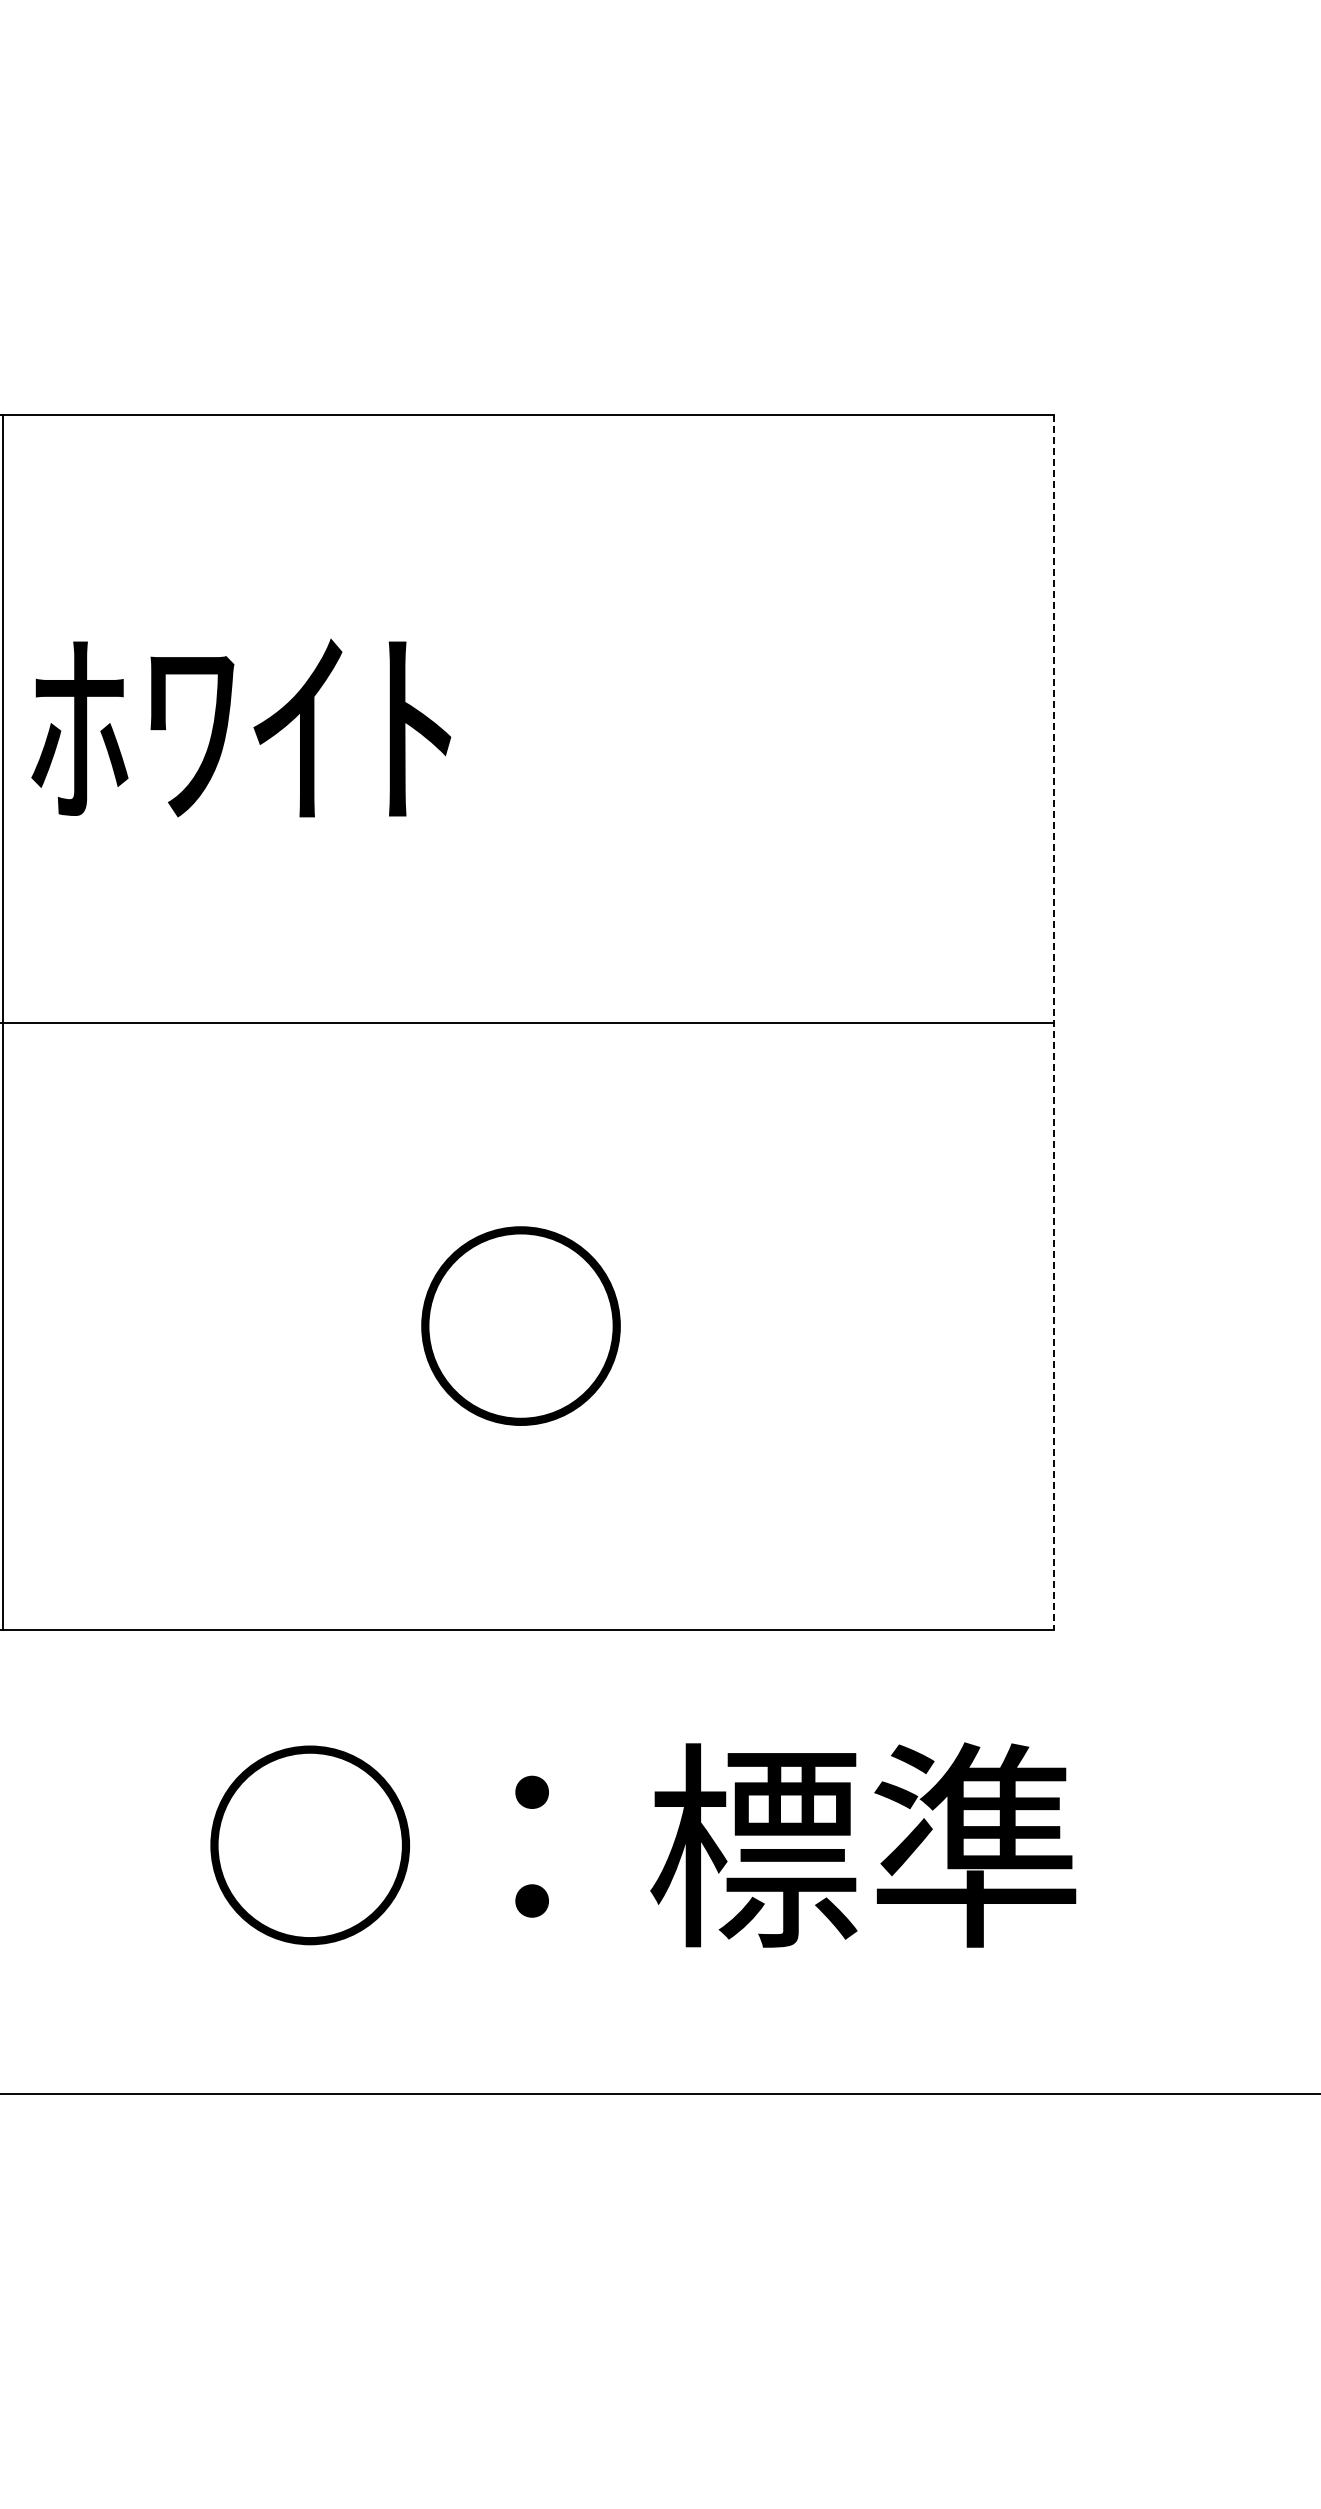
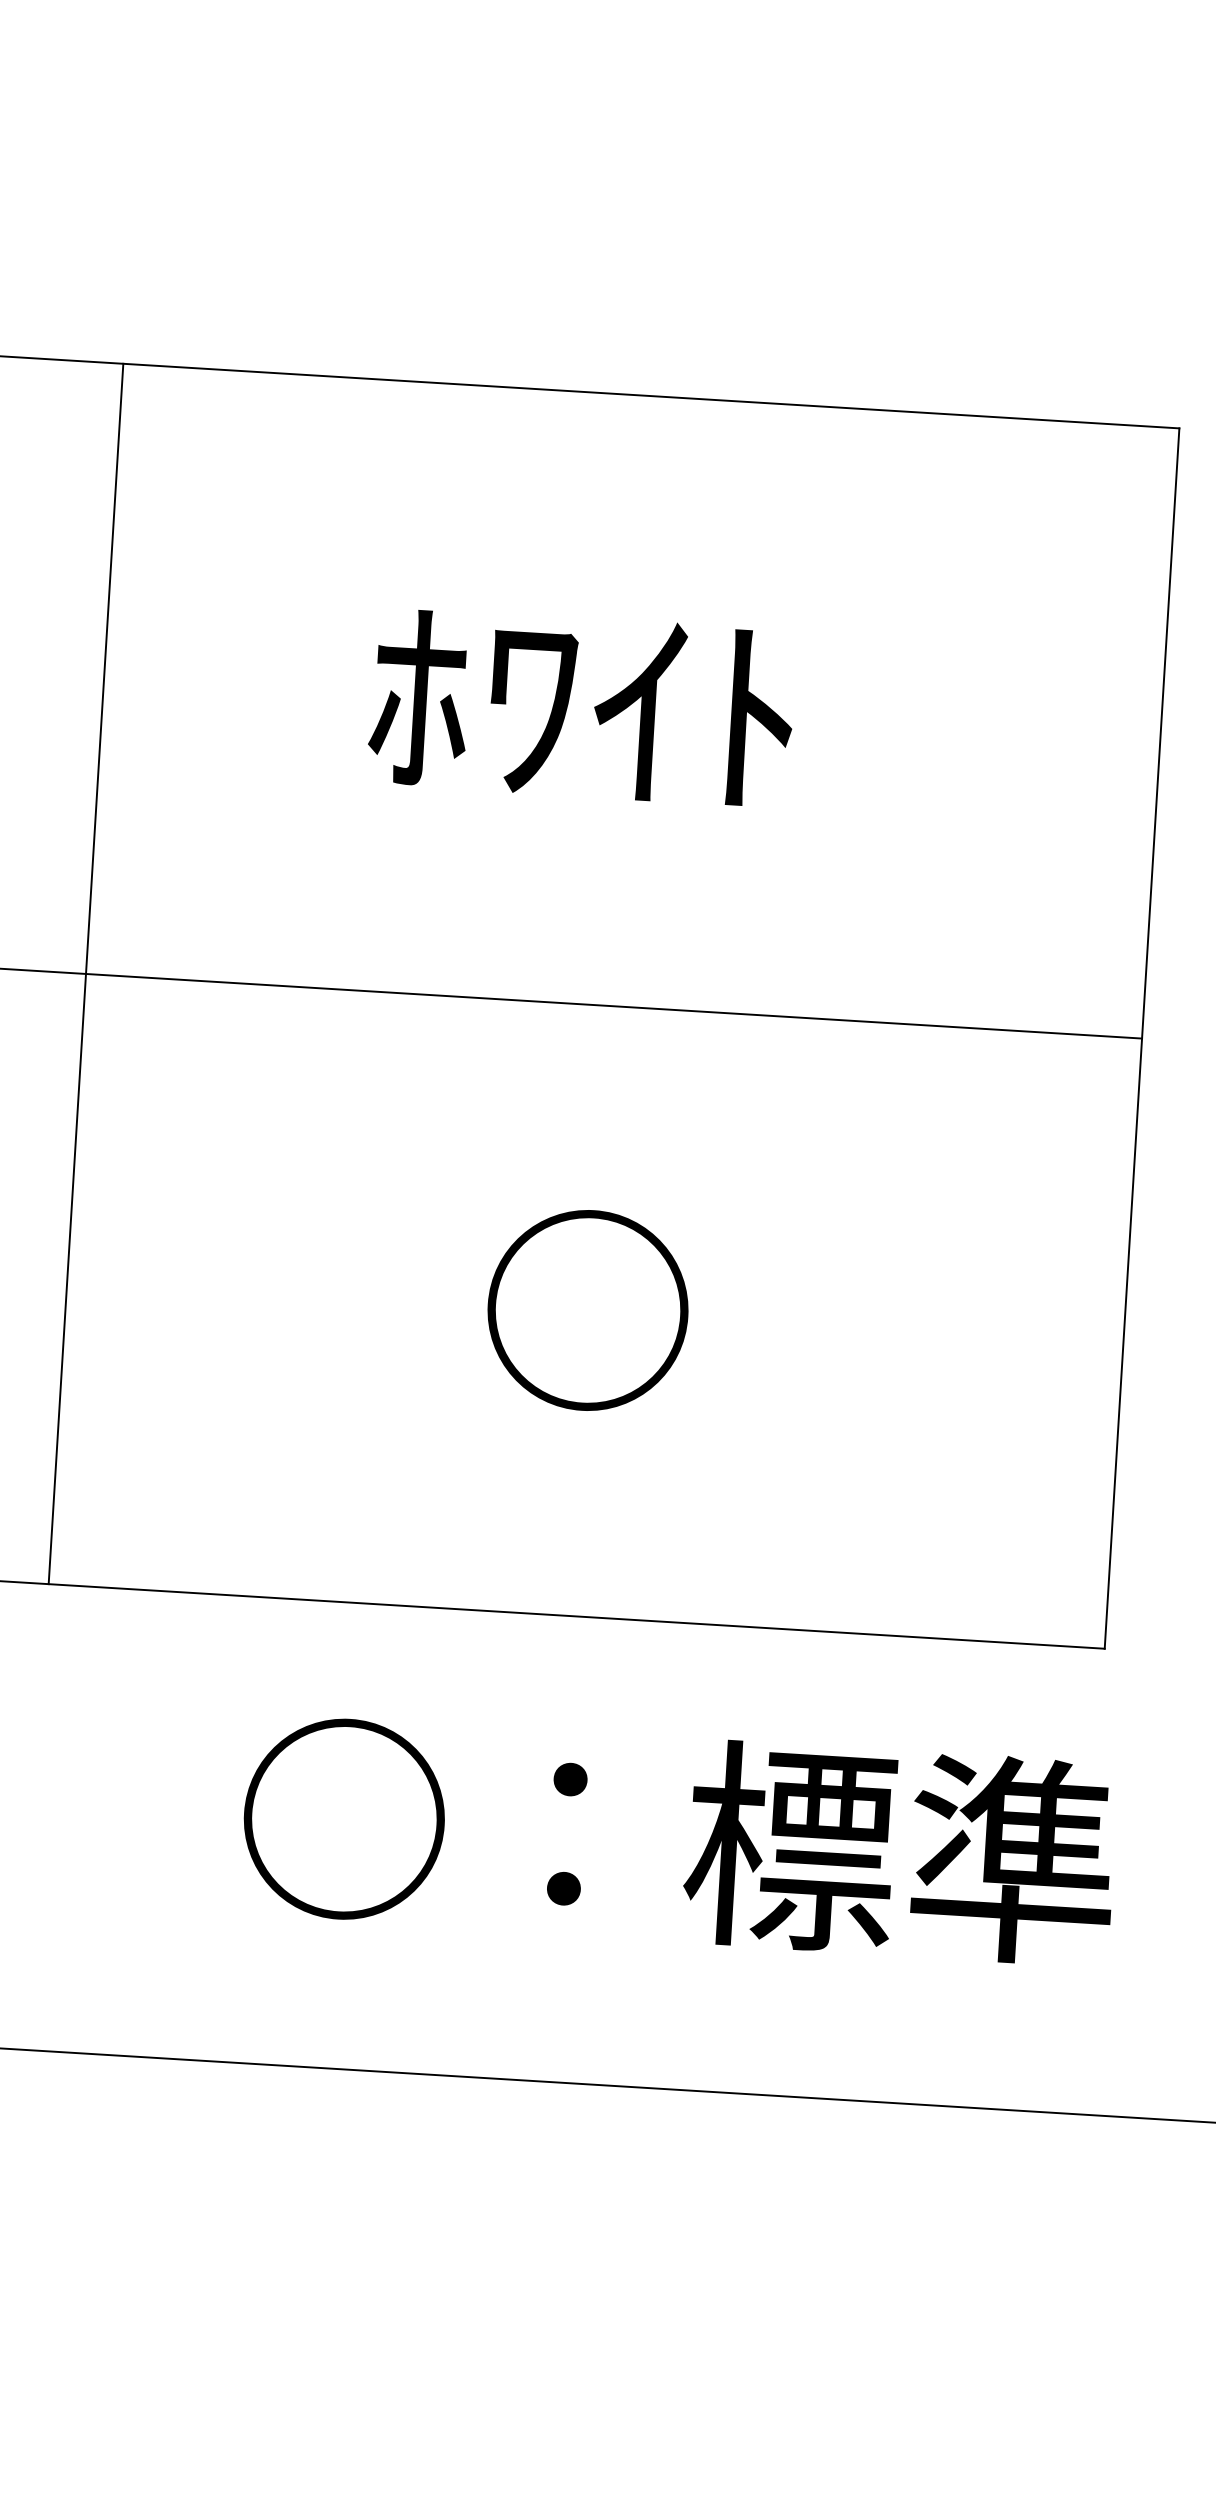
text: (241, 727) -> (582, 706), moved
line: (1053, 1023) -> (1141, 1039), dashed -> solid

